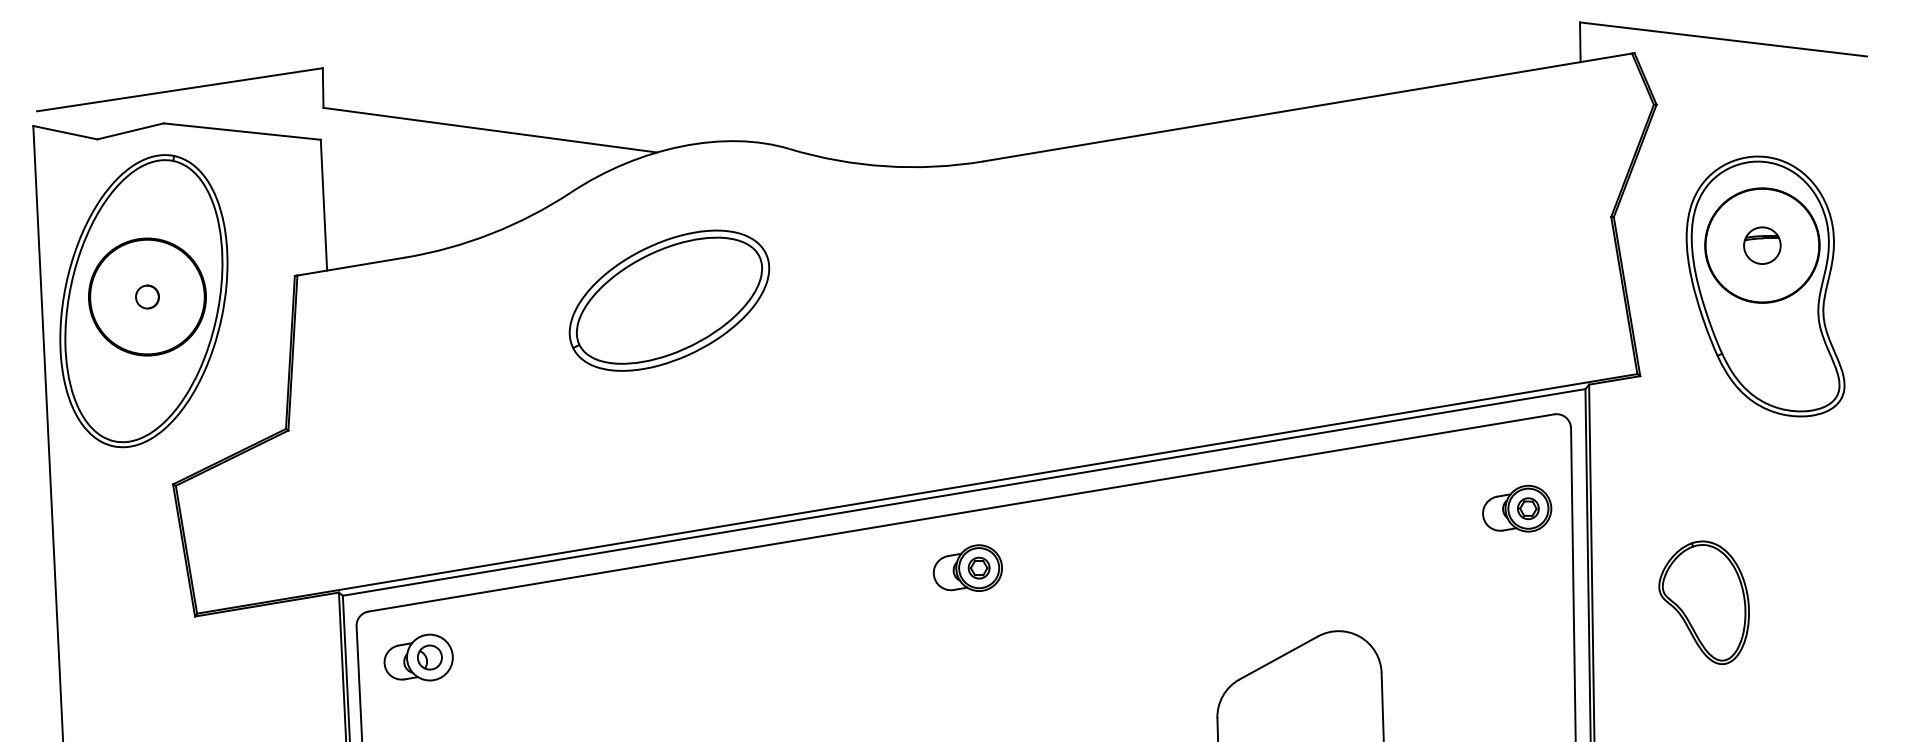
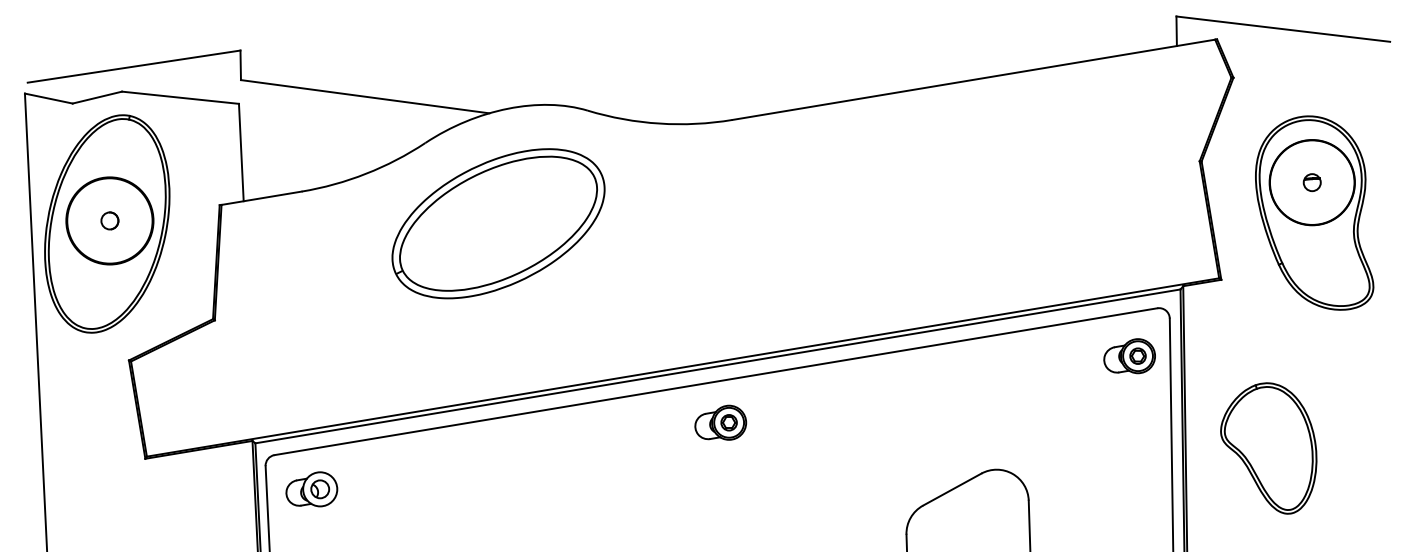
part: (1762, 245) -> (1312, 182), size x0.62
part: (669, 300) -> (498, 223), size x1.43
part: (1517, 508) -> (1129, 356), moved
part: (1704, 602) -> (1269, 448), size x1.43

